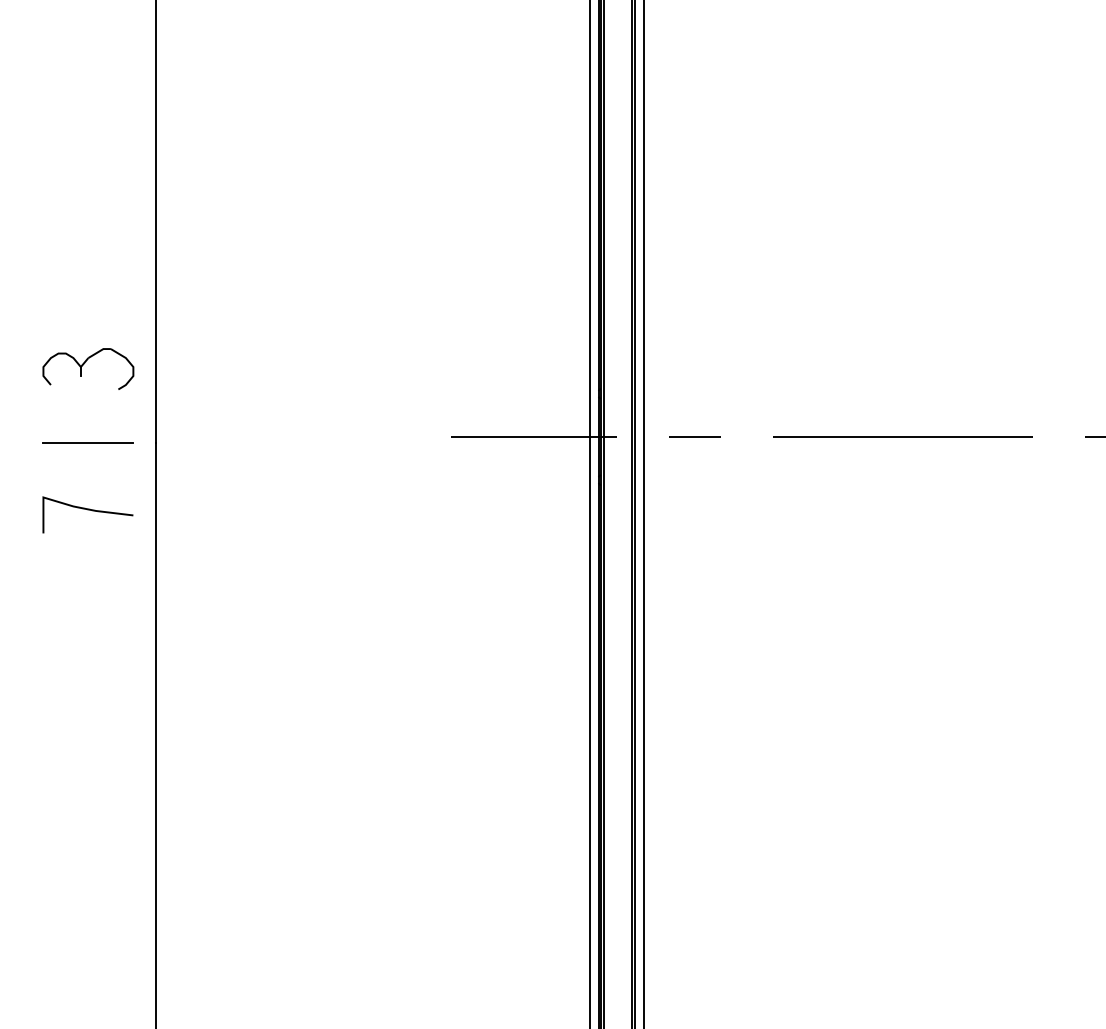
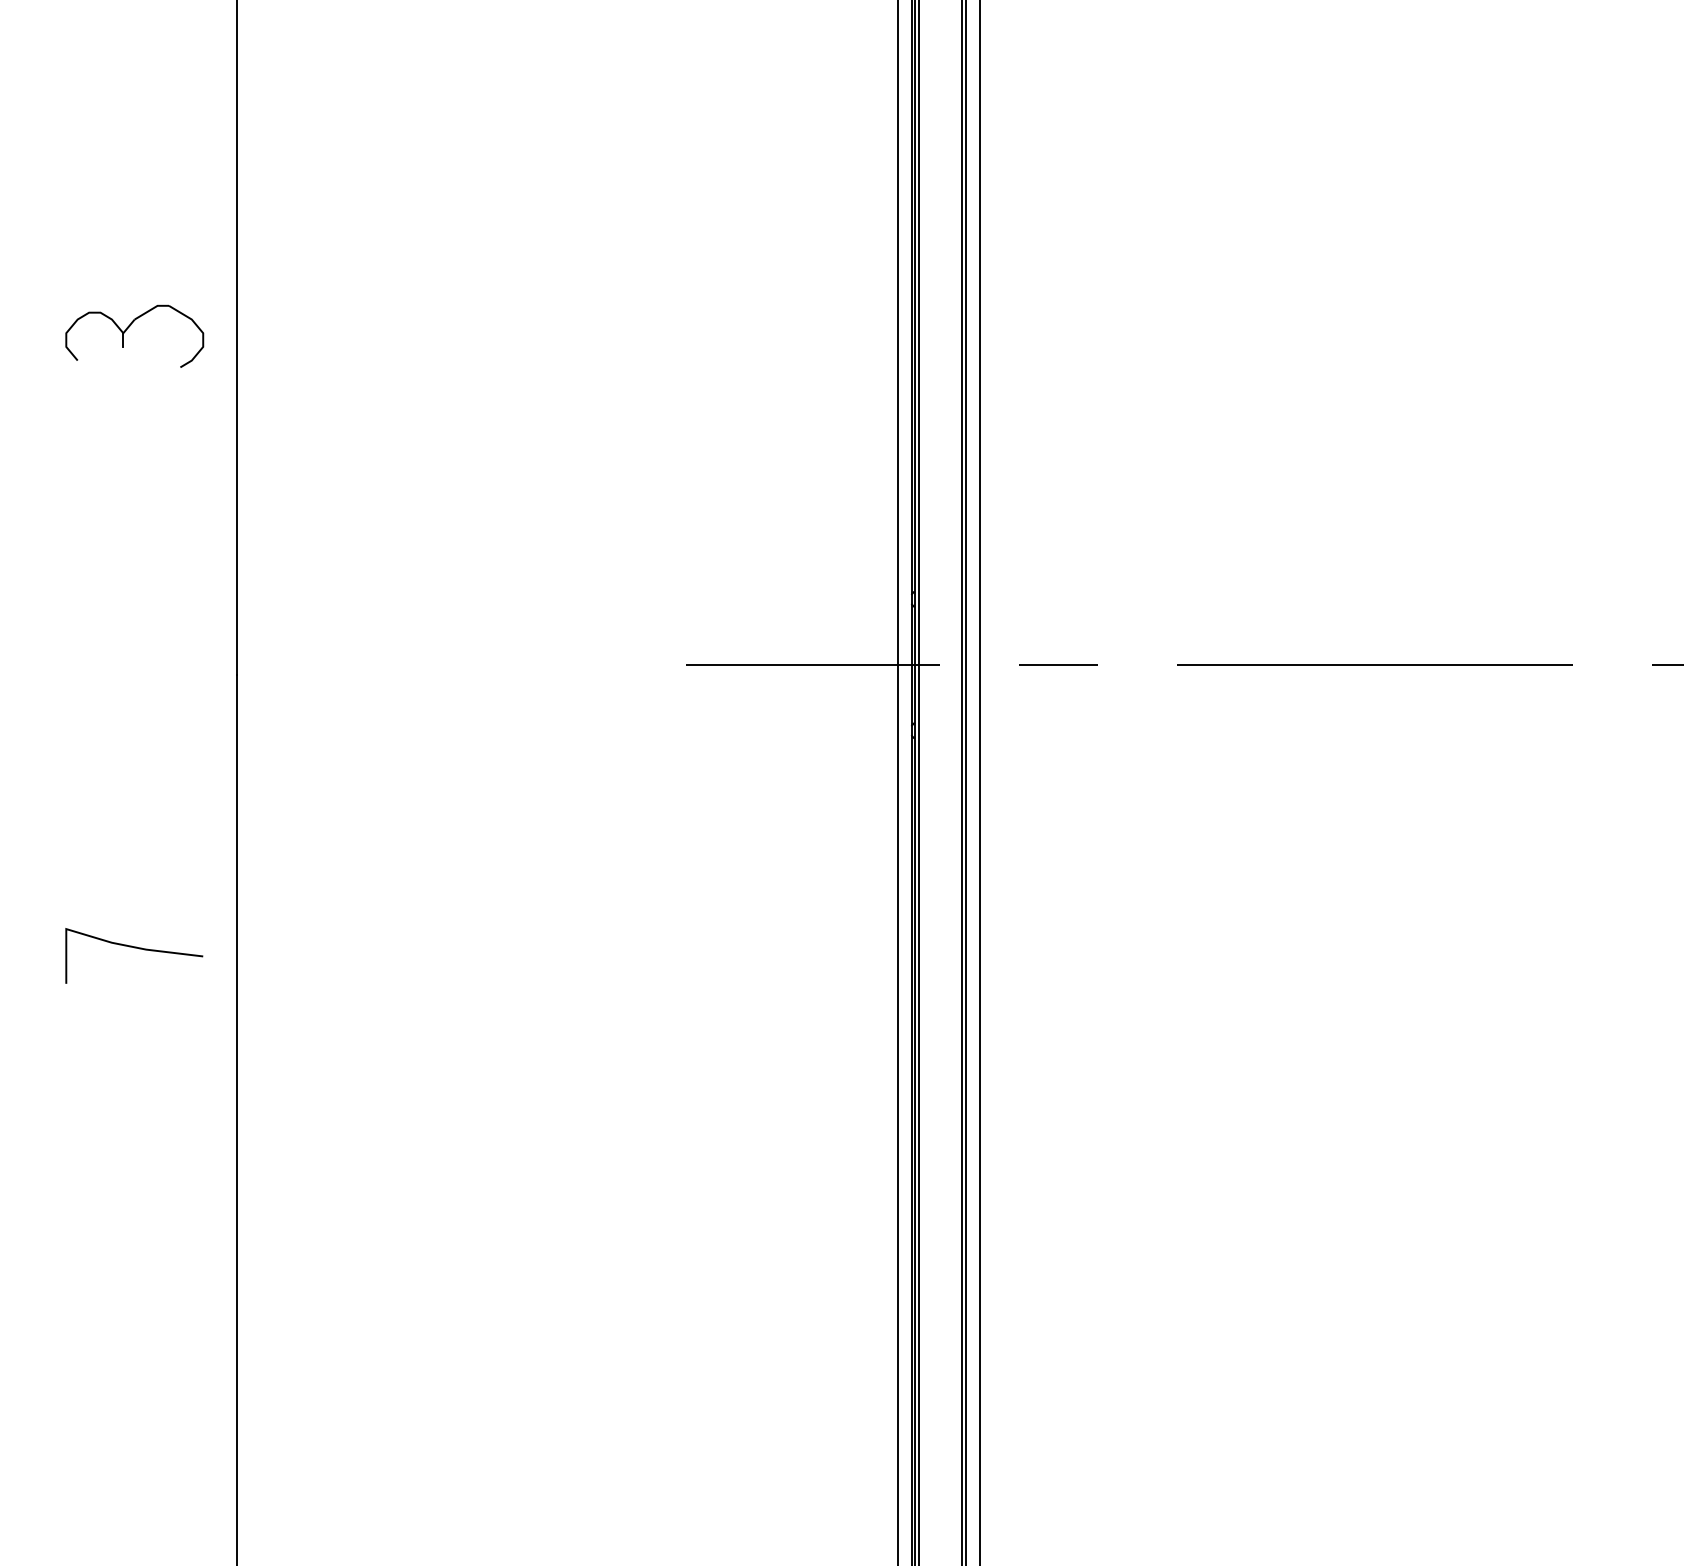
part: (88, 368) -> (134, 335), moved
line: (88, 443) -> (134, 674), removed
curve: (87, 510) -> (133, 948), moved

